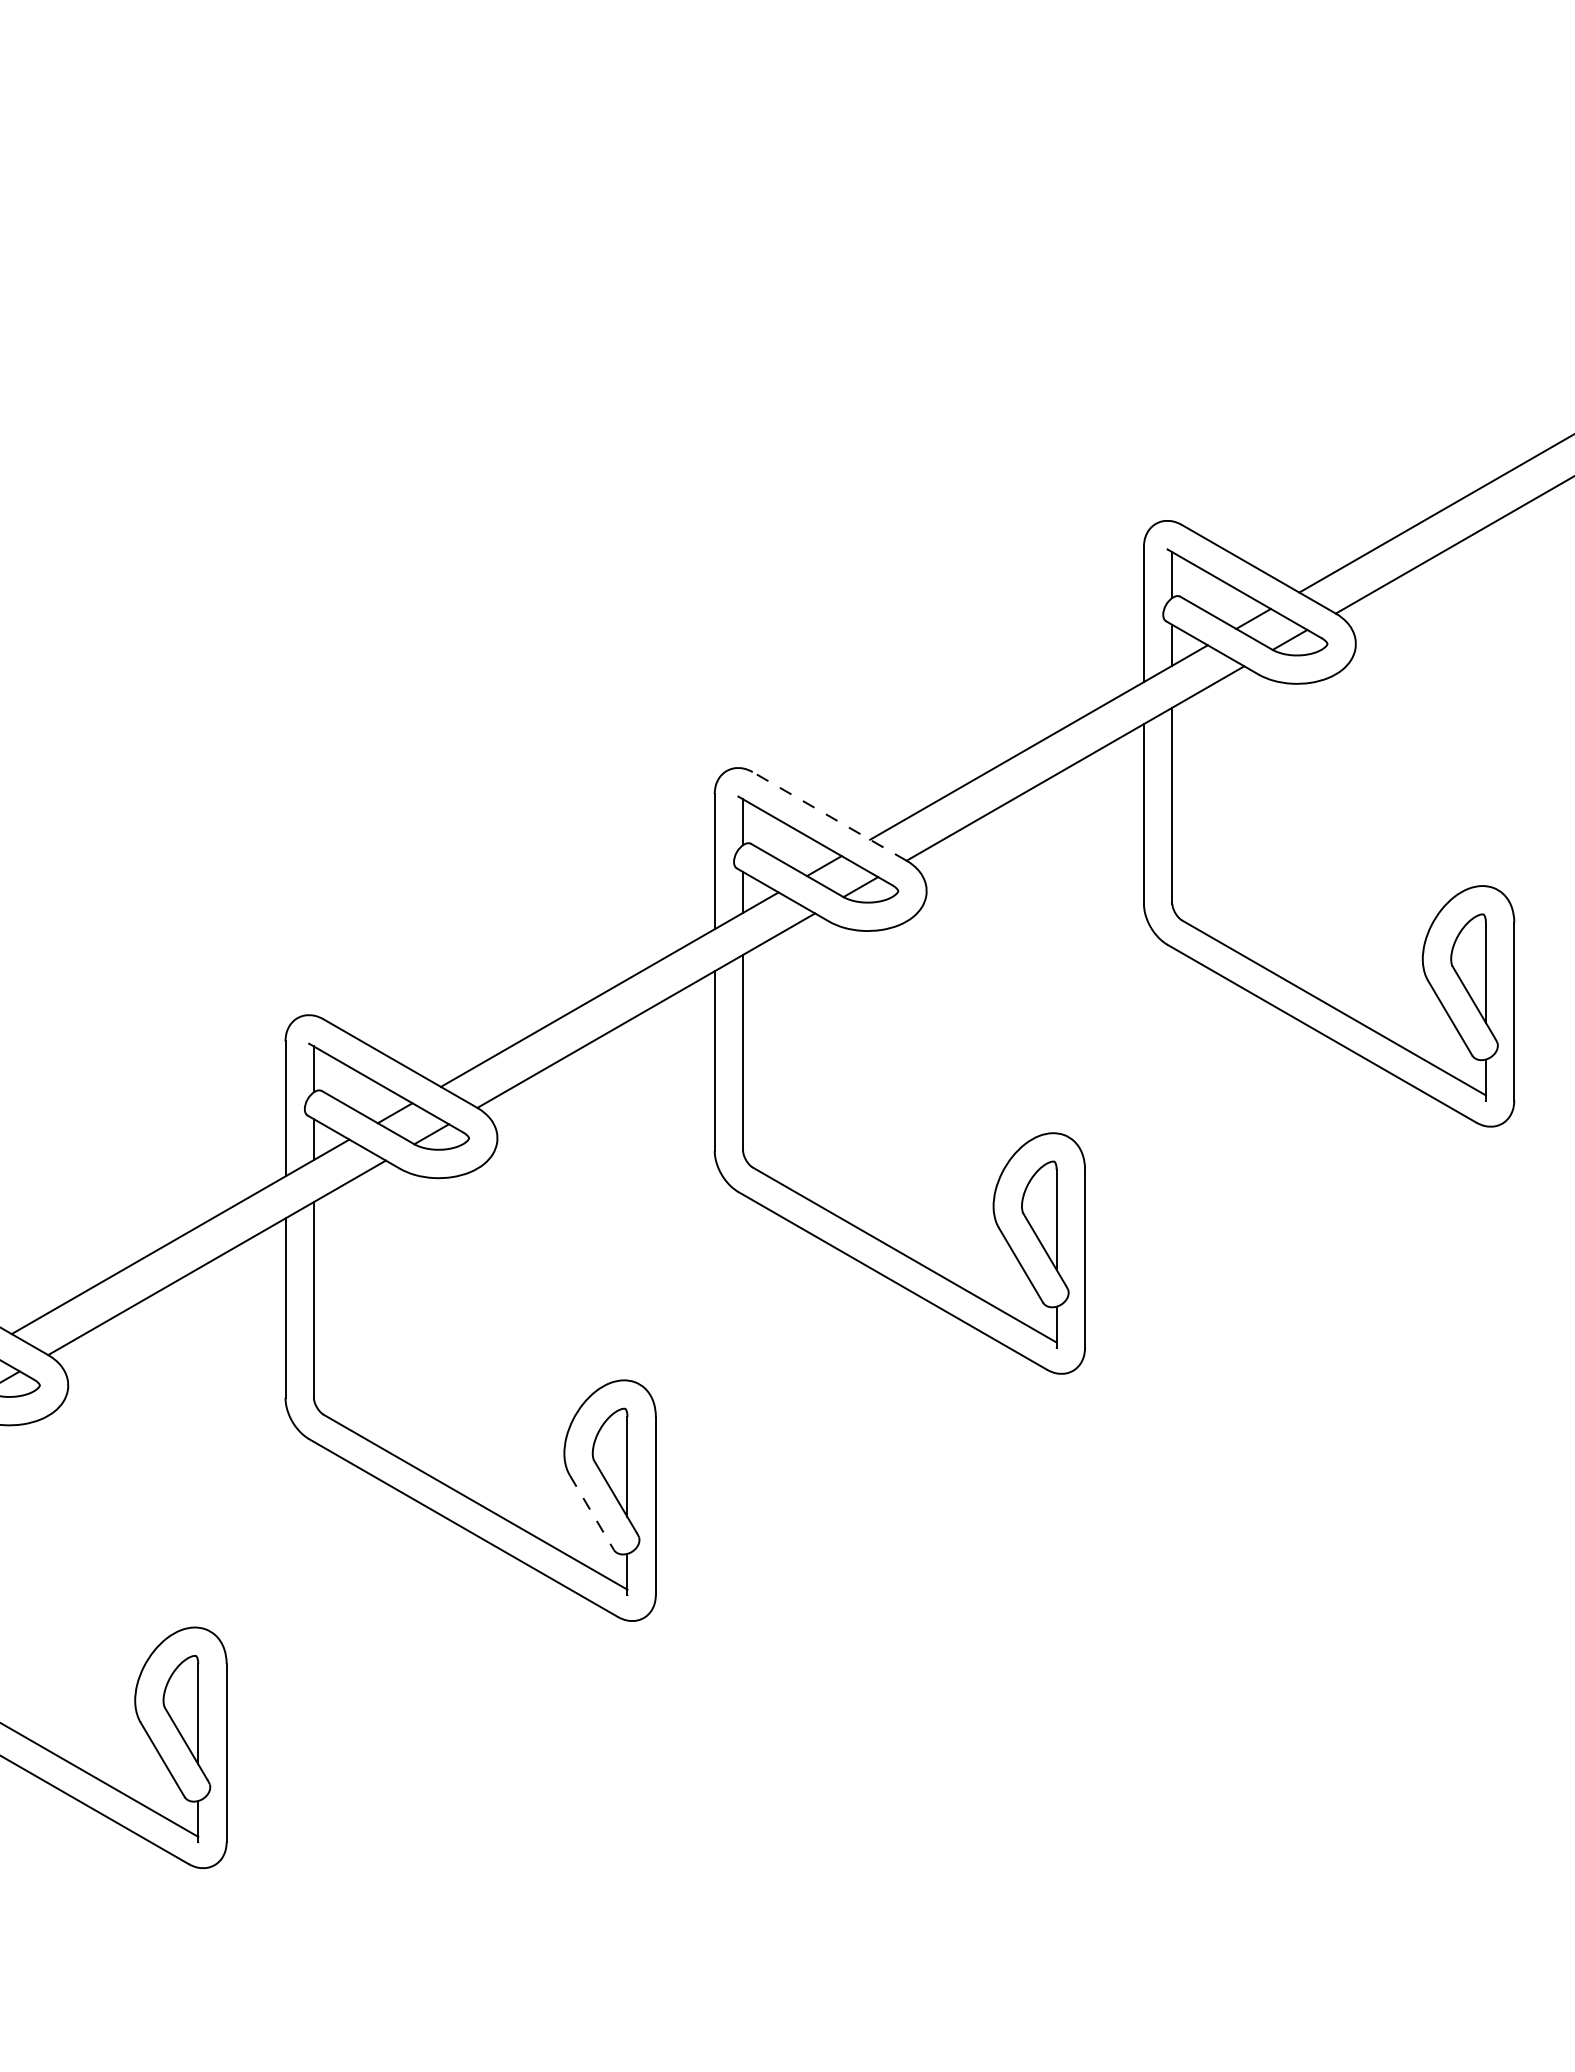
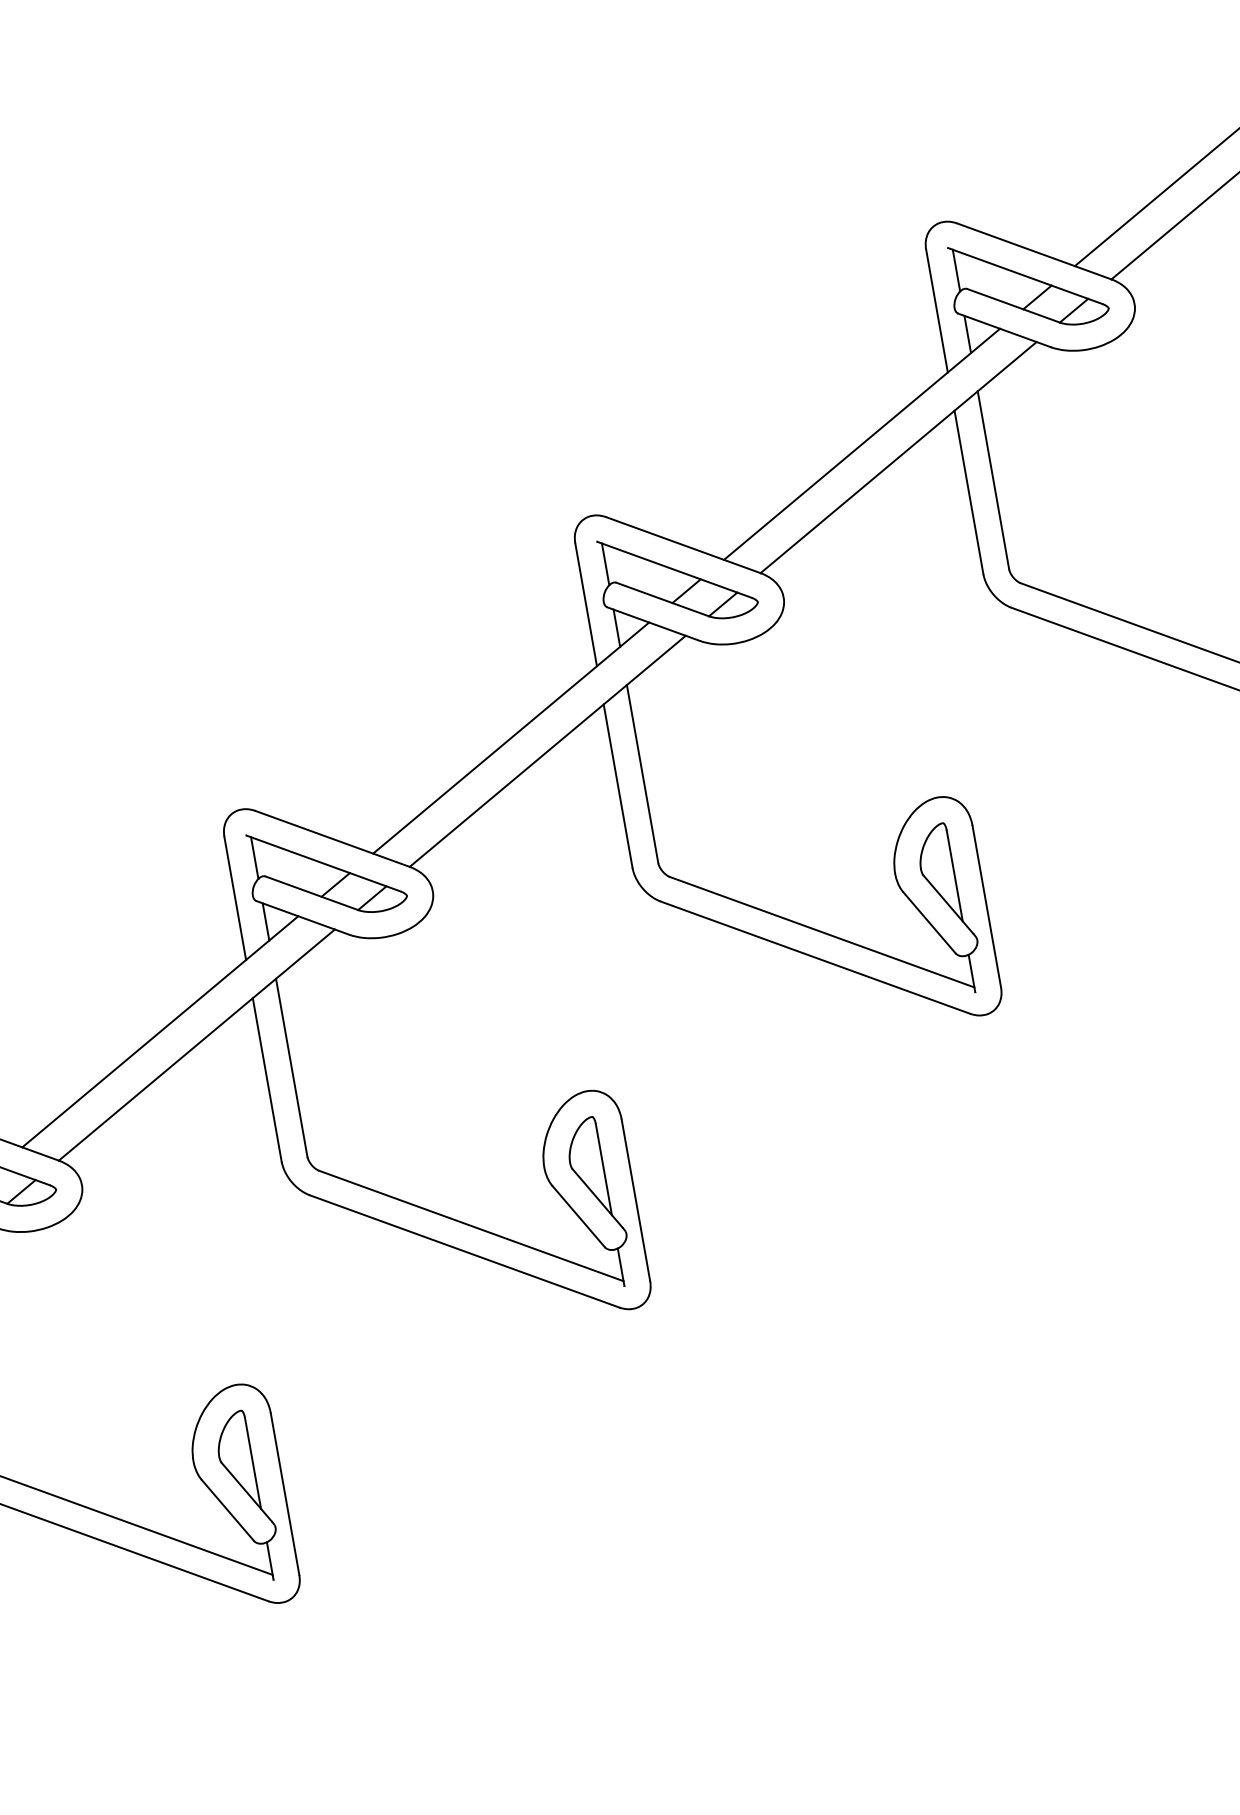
line: (829, 816) -> (683, 545), dashed -> solid
line: (592, 1512) -> (579, 1216), dashed -> solid

